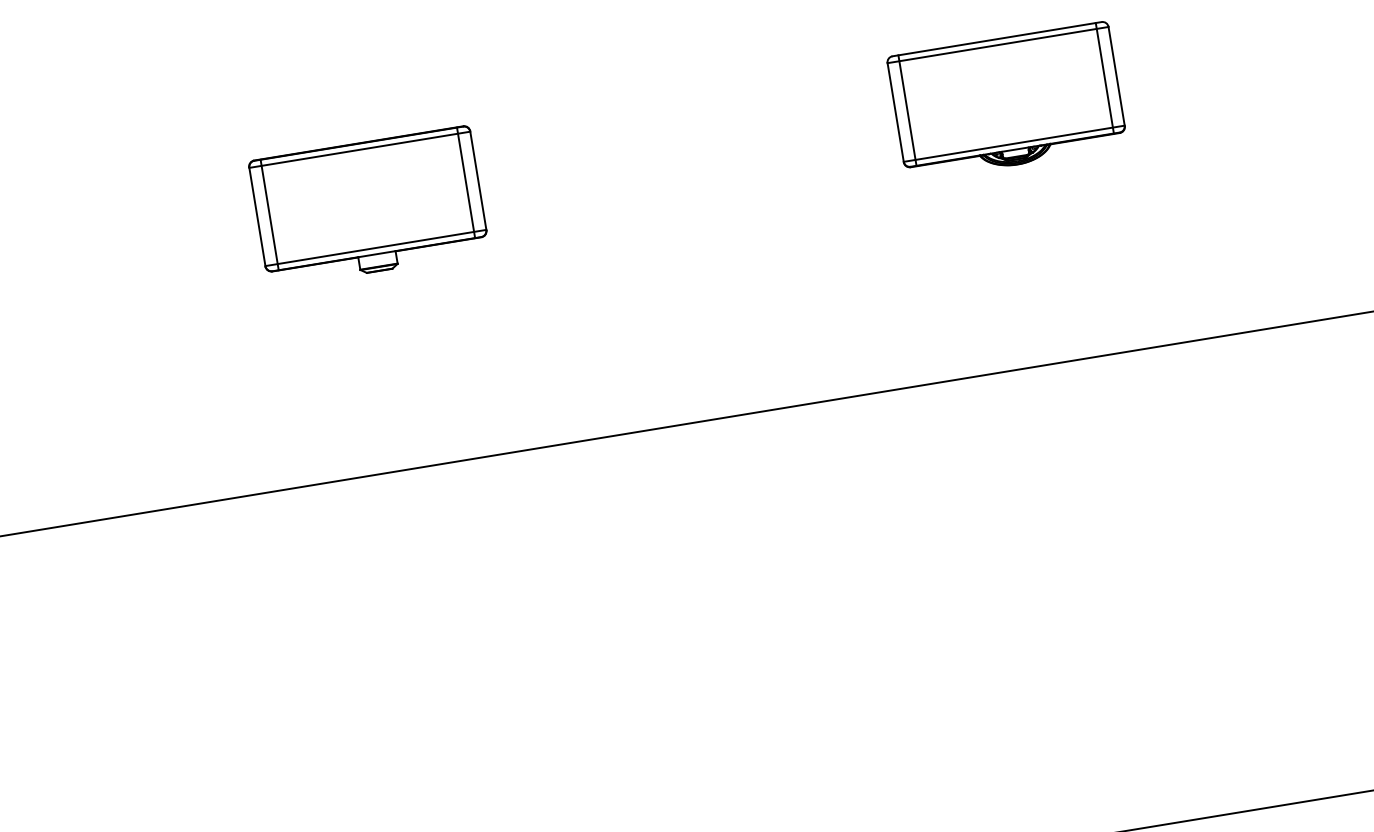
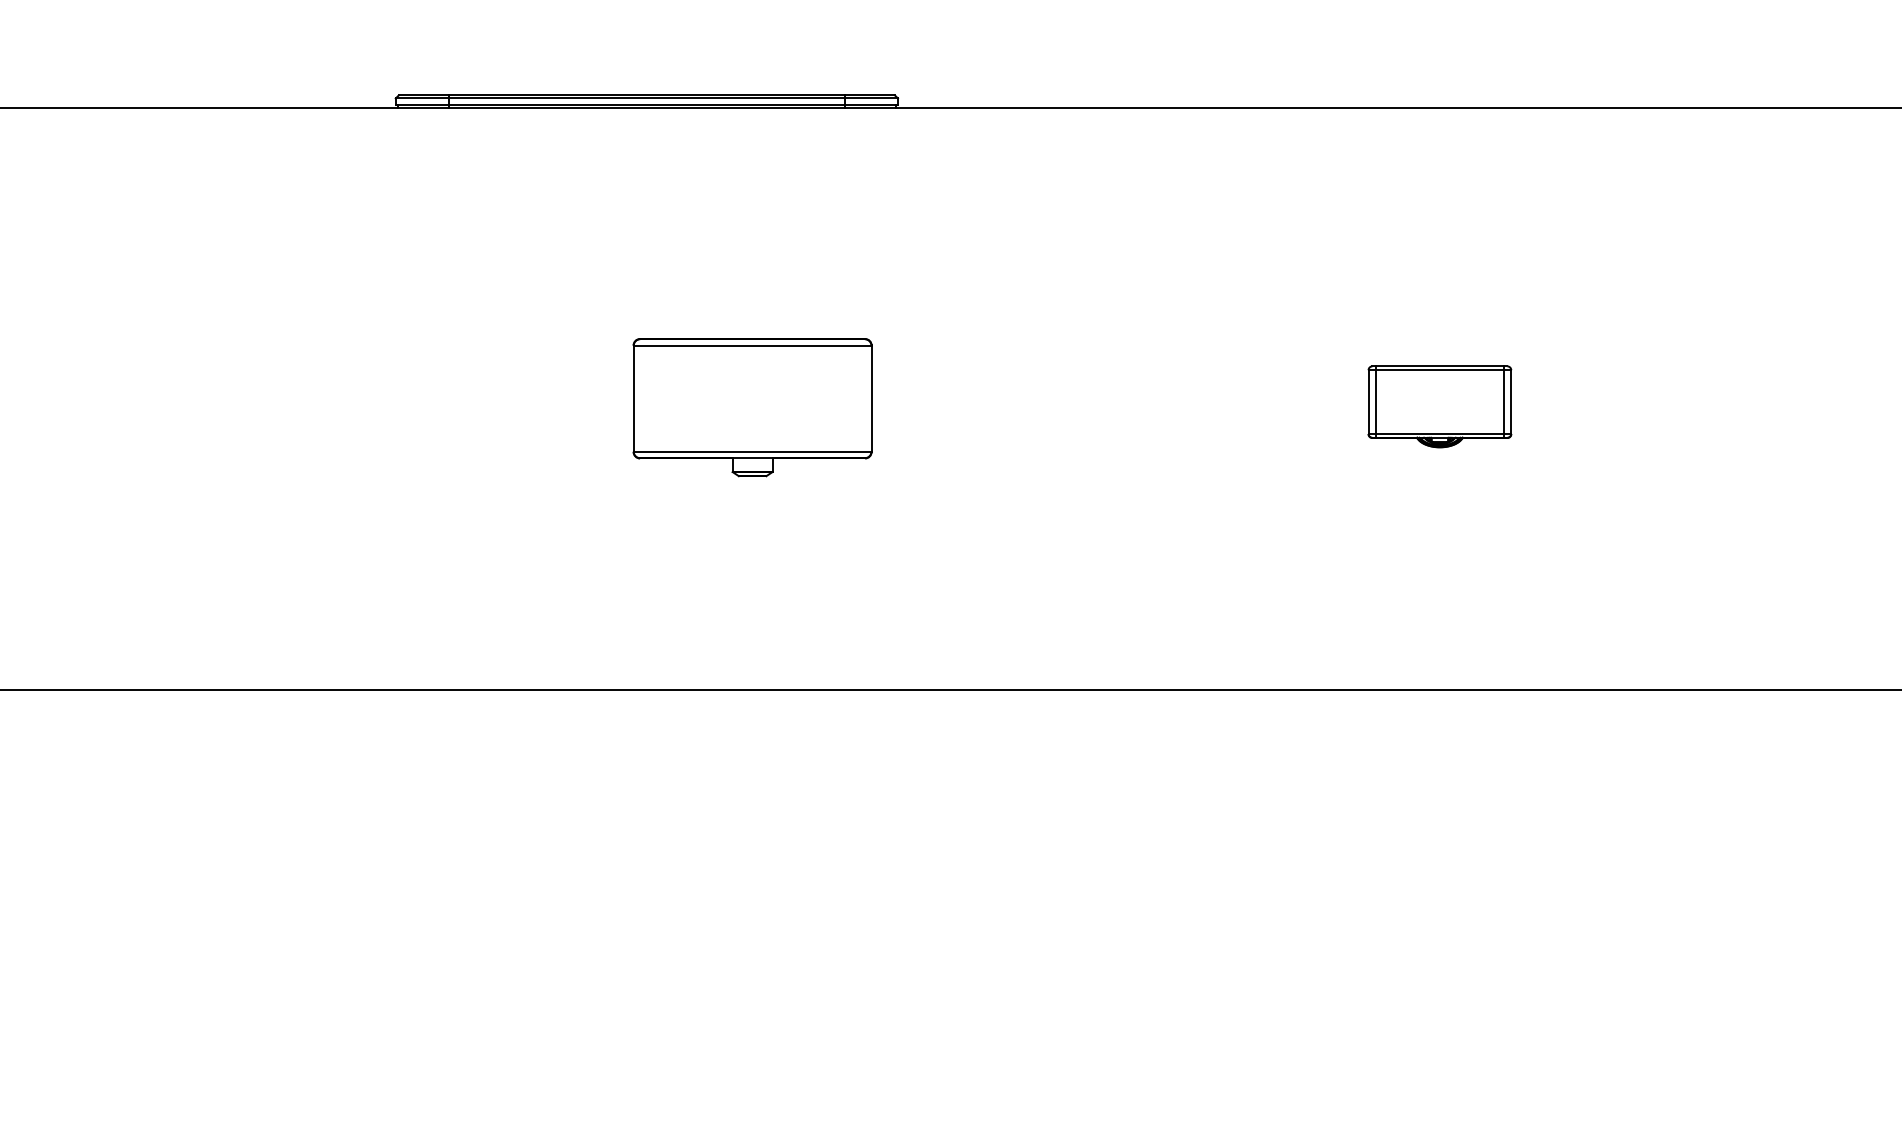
part: (1006, 101) -> (1439, 406), size x0.6
line: (466, 182) -> (858, 398), removed
line: (269, 214) -> (646, 398), removed

